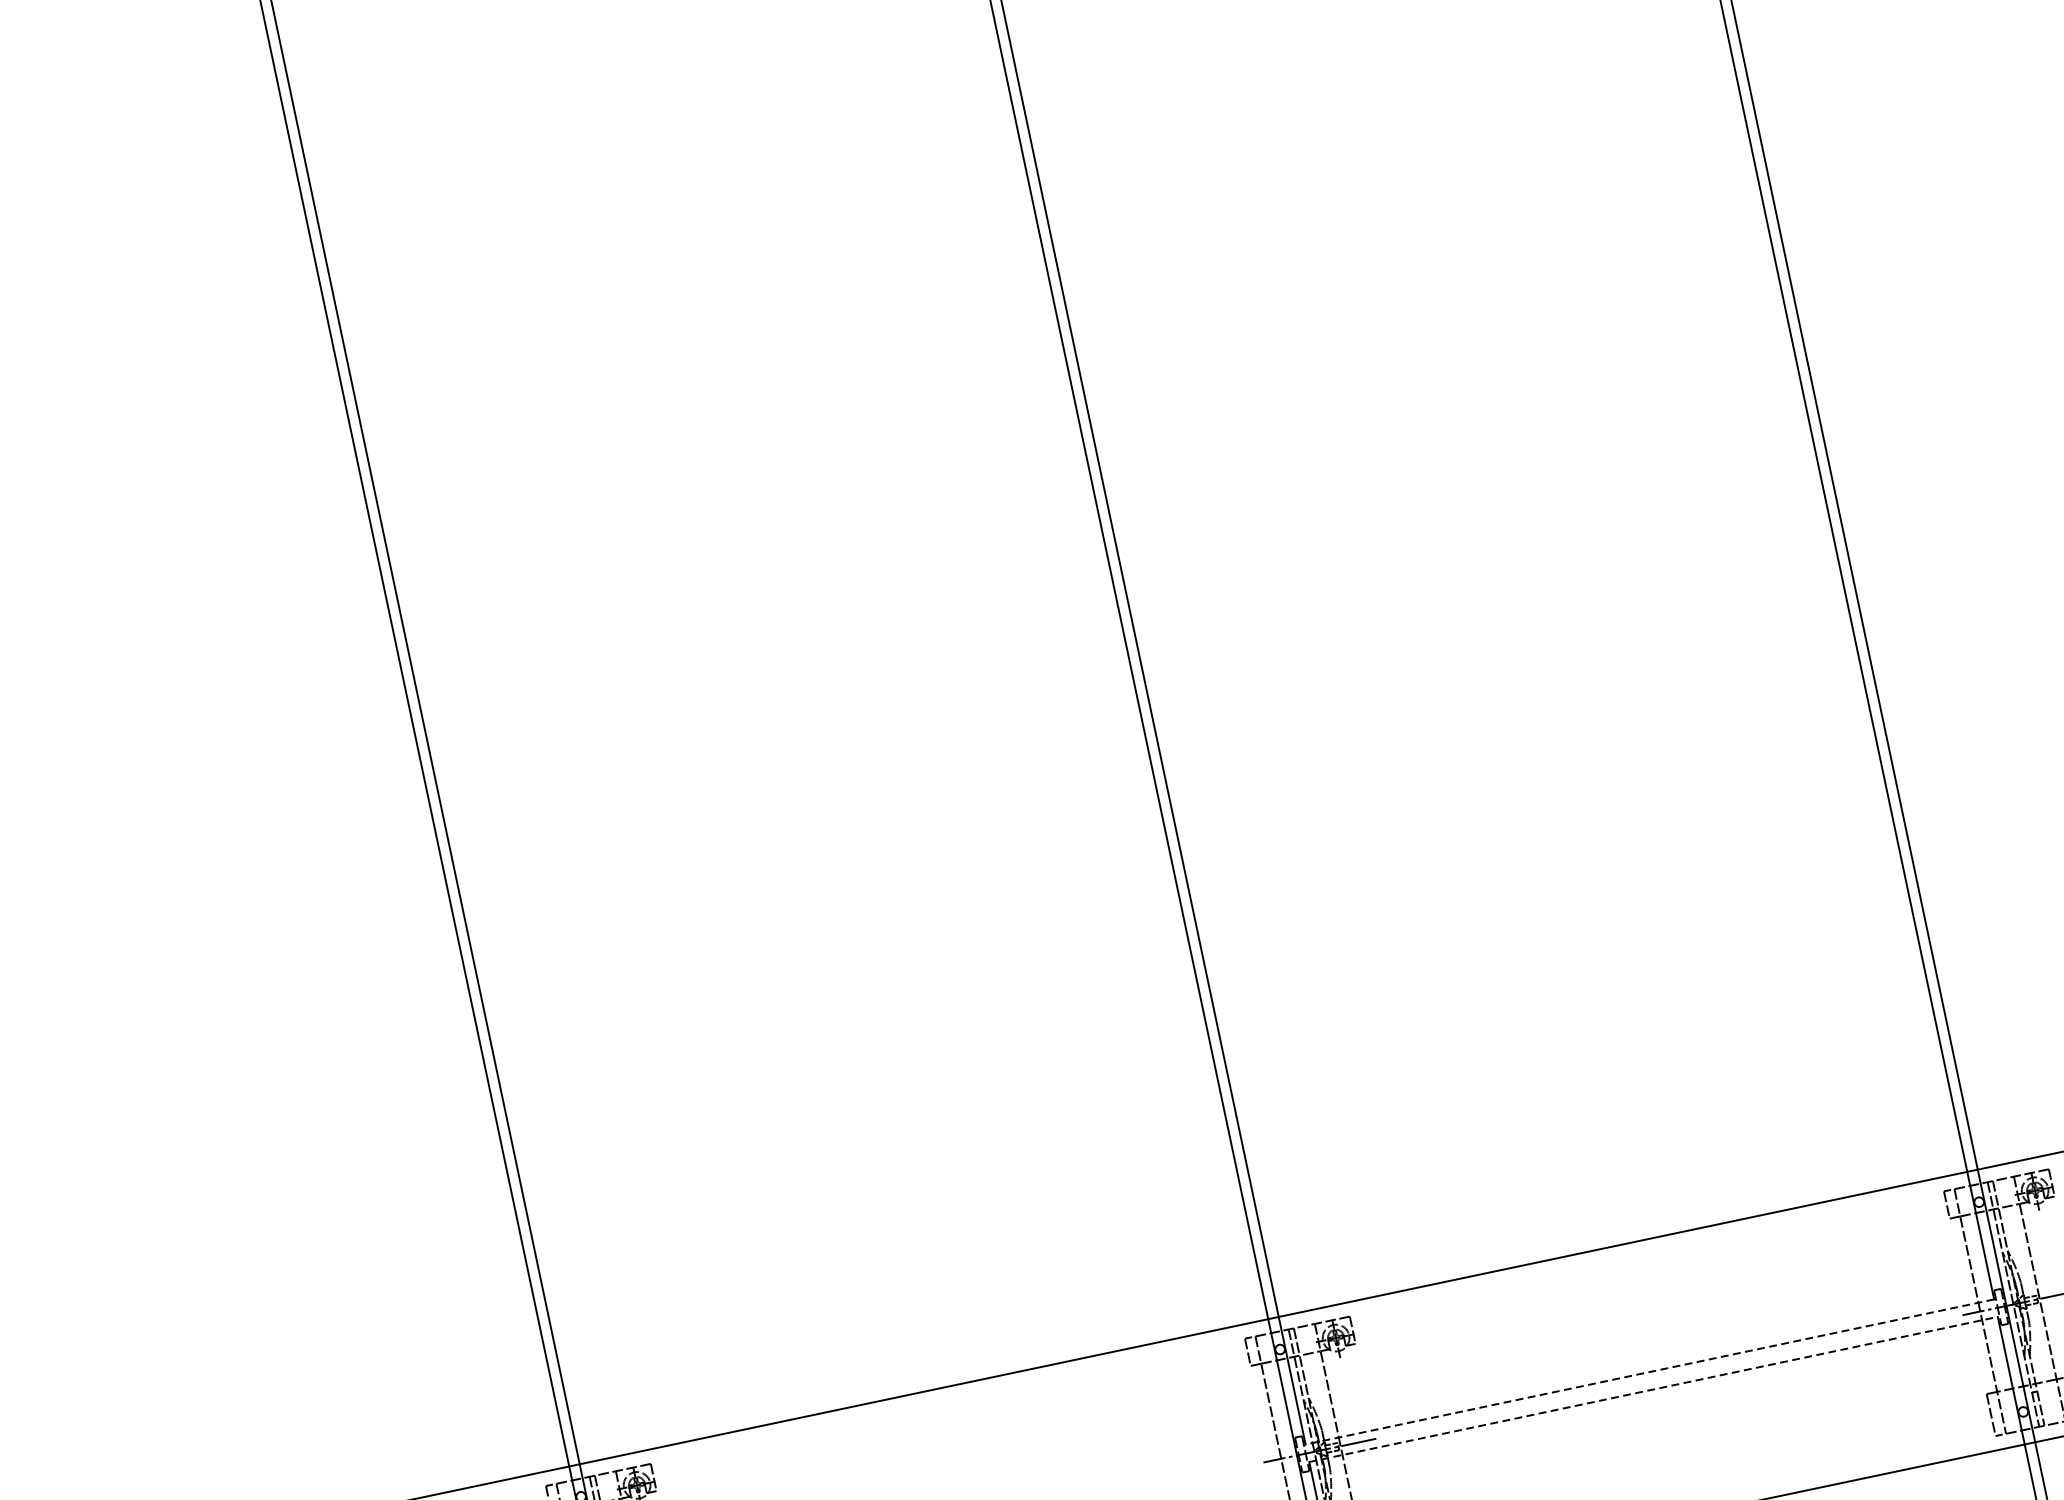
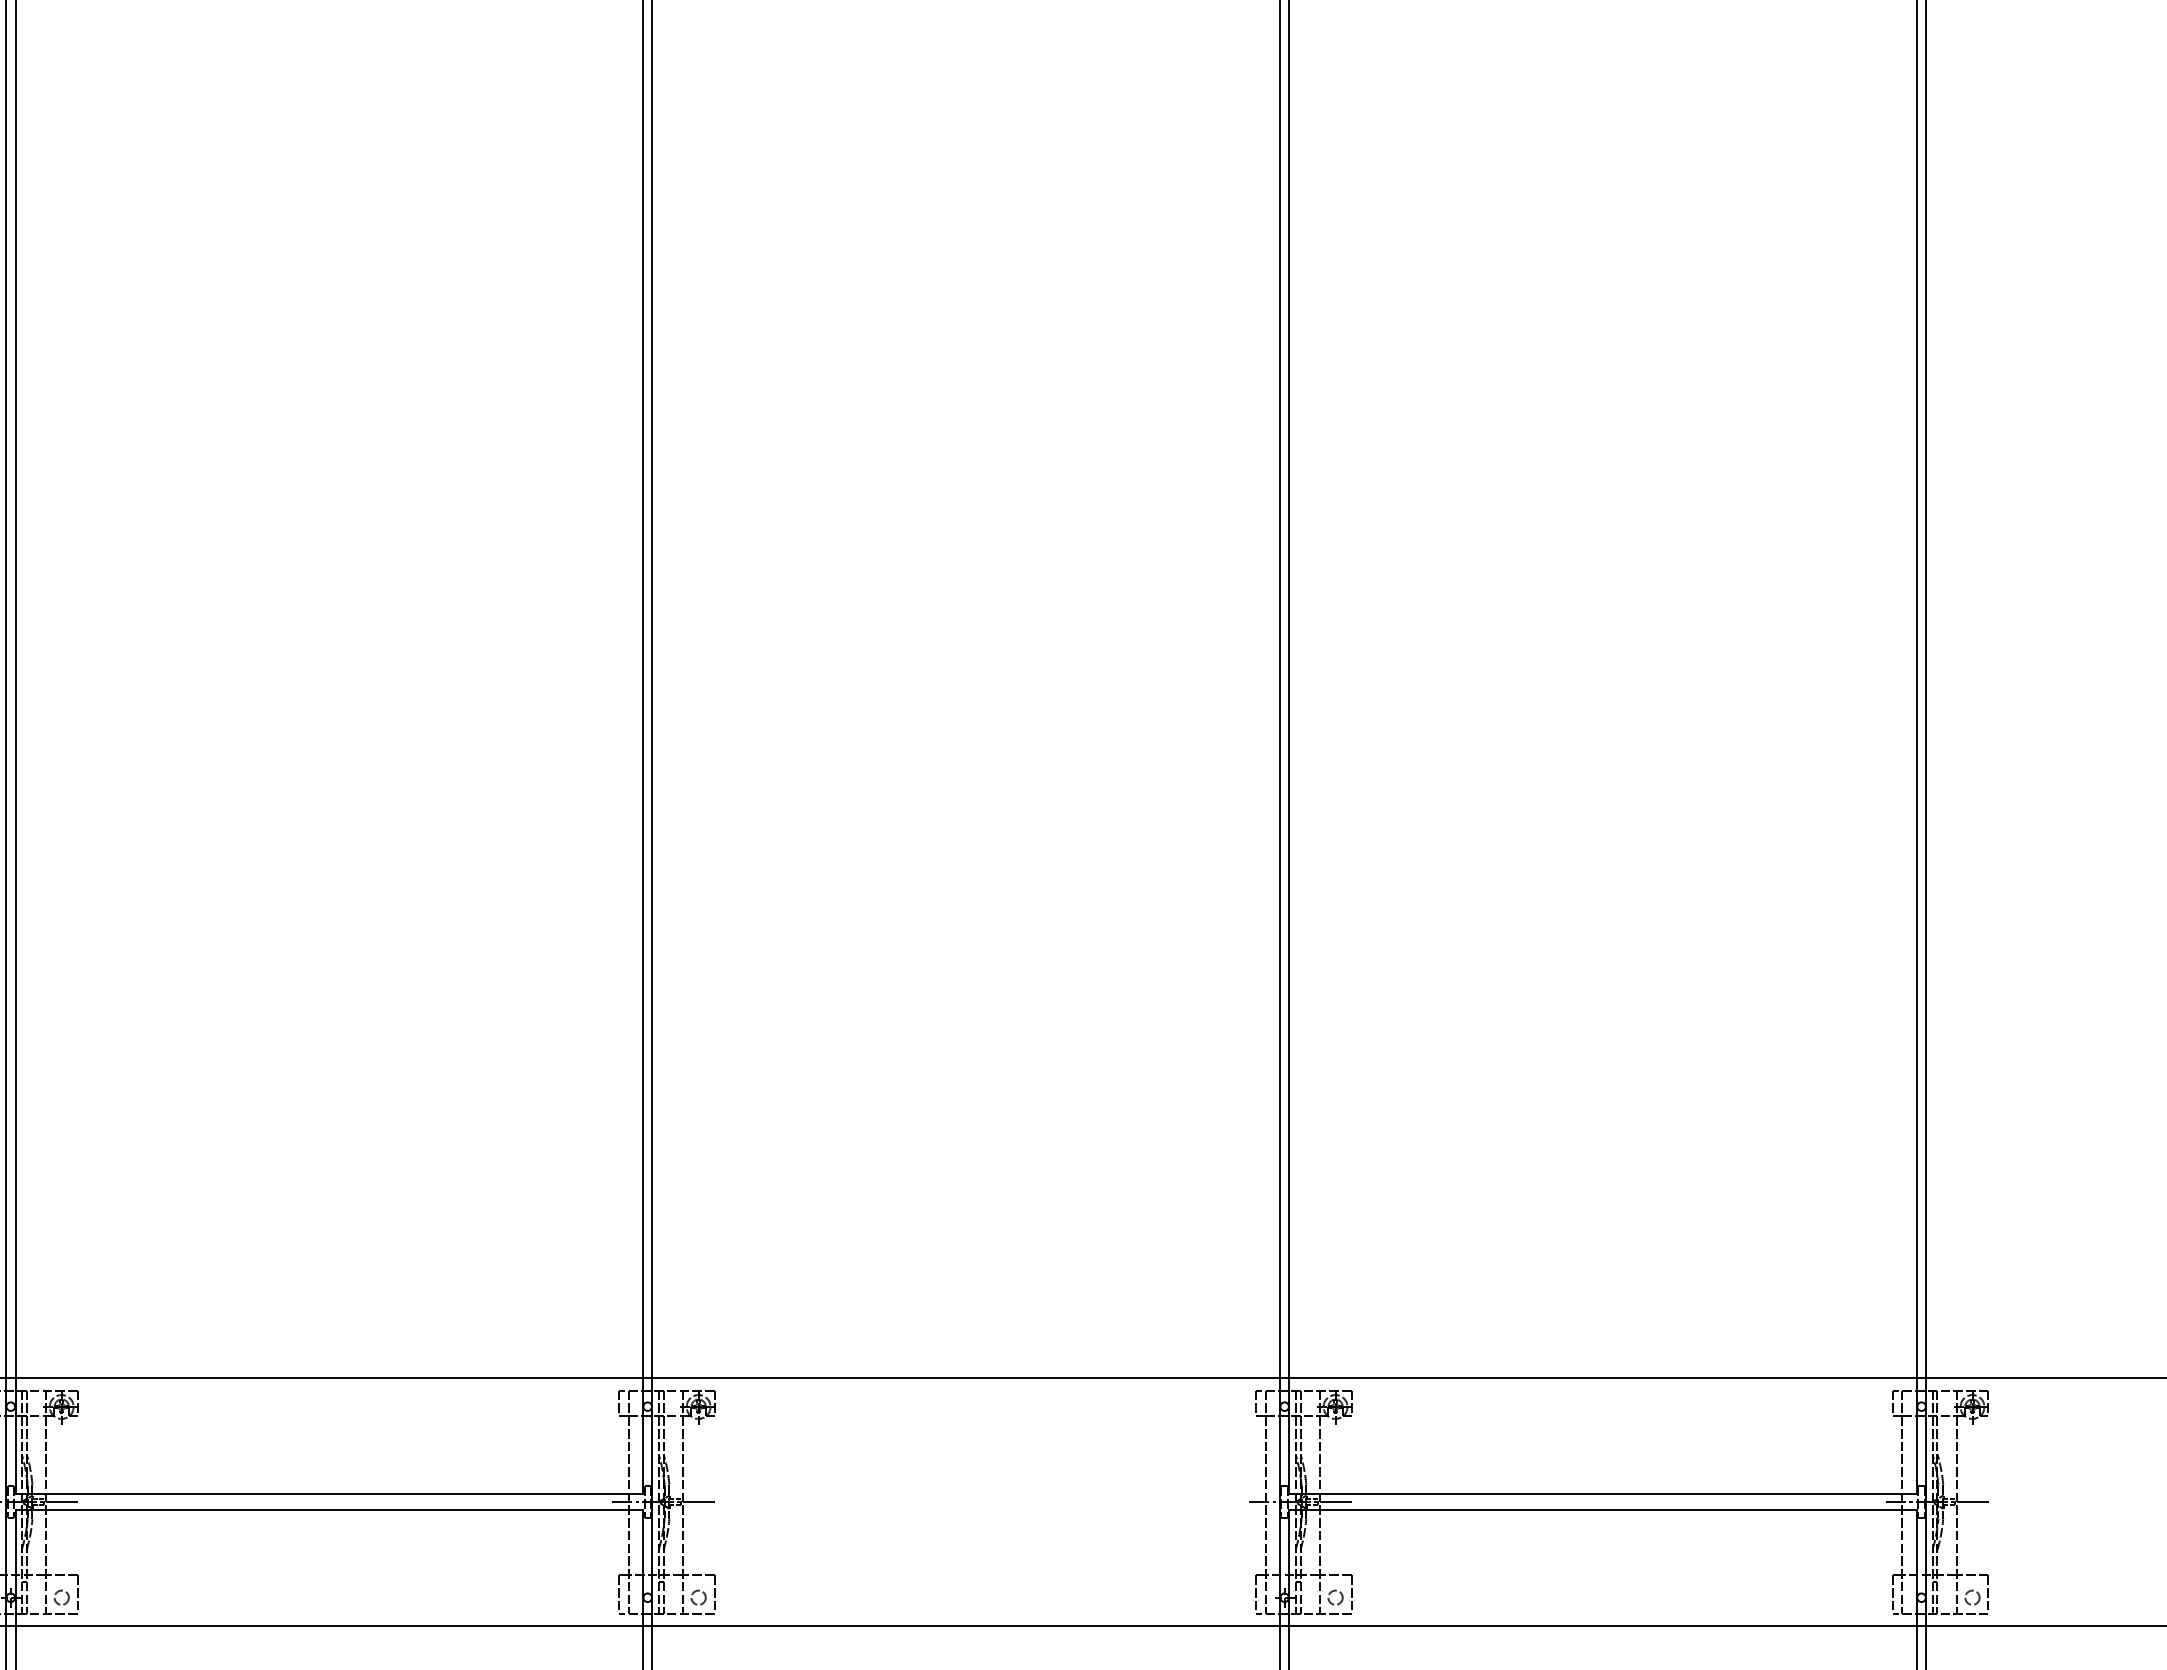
line: (1650, 1372) -> (1603, 1494), dashed -> solid
line: (1654, 1389) -> (1603, 1510), dashed -> solid

